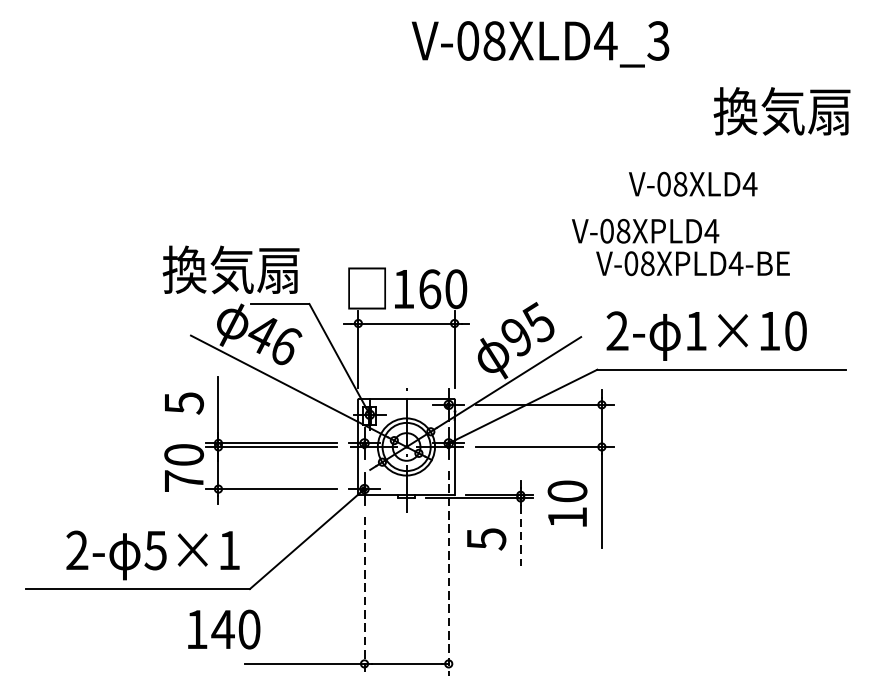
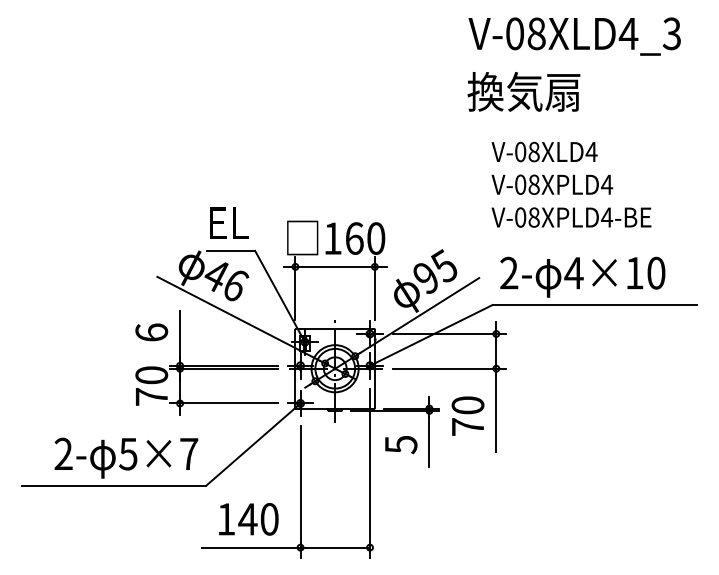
text: (540, 44) -> (574, 36), moved
text: (781, 110) -> (523, 91), moved
text: (693, 183) -> (544, 151), moved
text: (645, 230) -> (552, 184), moved
text: (232, 269) -> (191, 222), 換気扇 -> EL
text: (695, 331) -> (573, 273), 1×10 -> 4×10
text: (183, 403) -> (151, 332), 5 -> 6
text: (566, 517) -> (467, 426), 10 -> 70
line: (520, 535) -> (429, 441), dashed -> solid
text: (229, 549) -> (189, 453), 5×1 -> 5×7
line: (449, 574) -> (370, 473), dashed -> solid
line: (364, 595) -> (300, 491), dashed -> solid
text: (223, 629) -> (248, 519), moved

